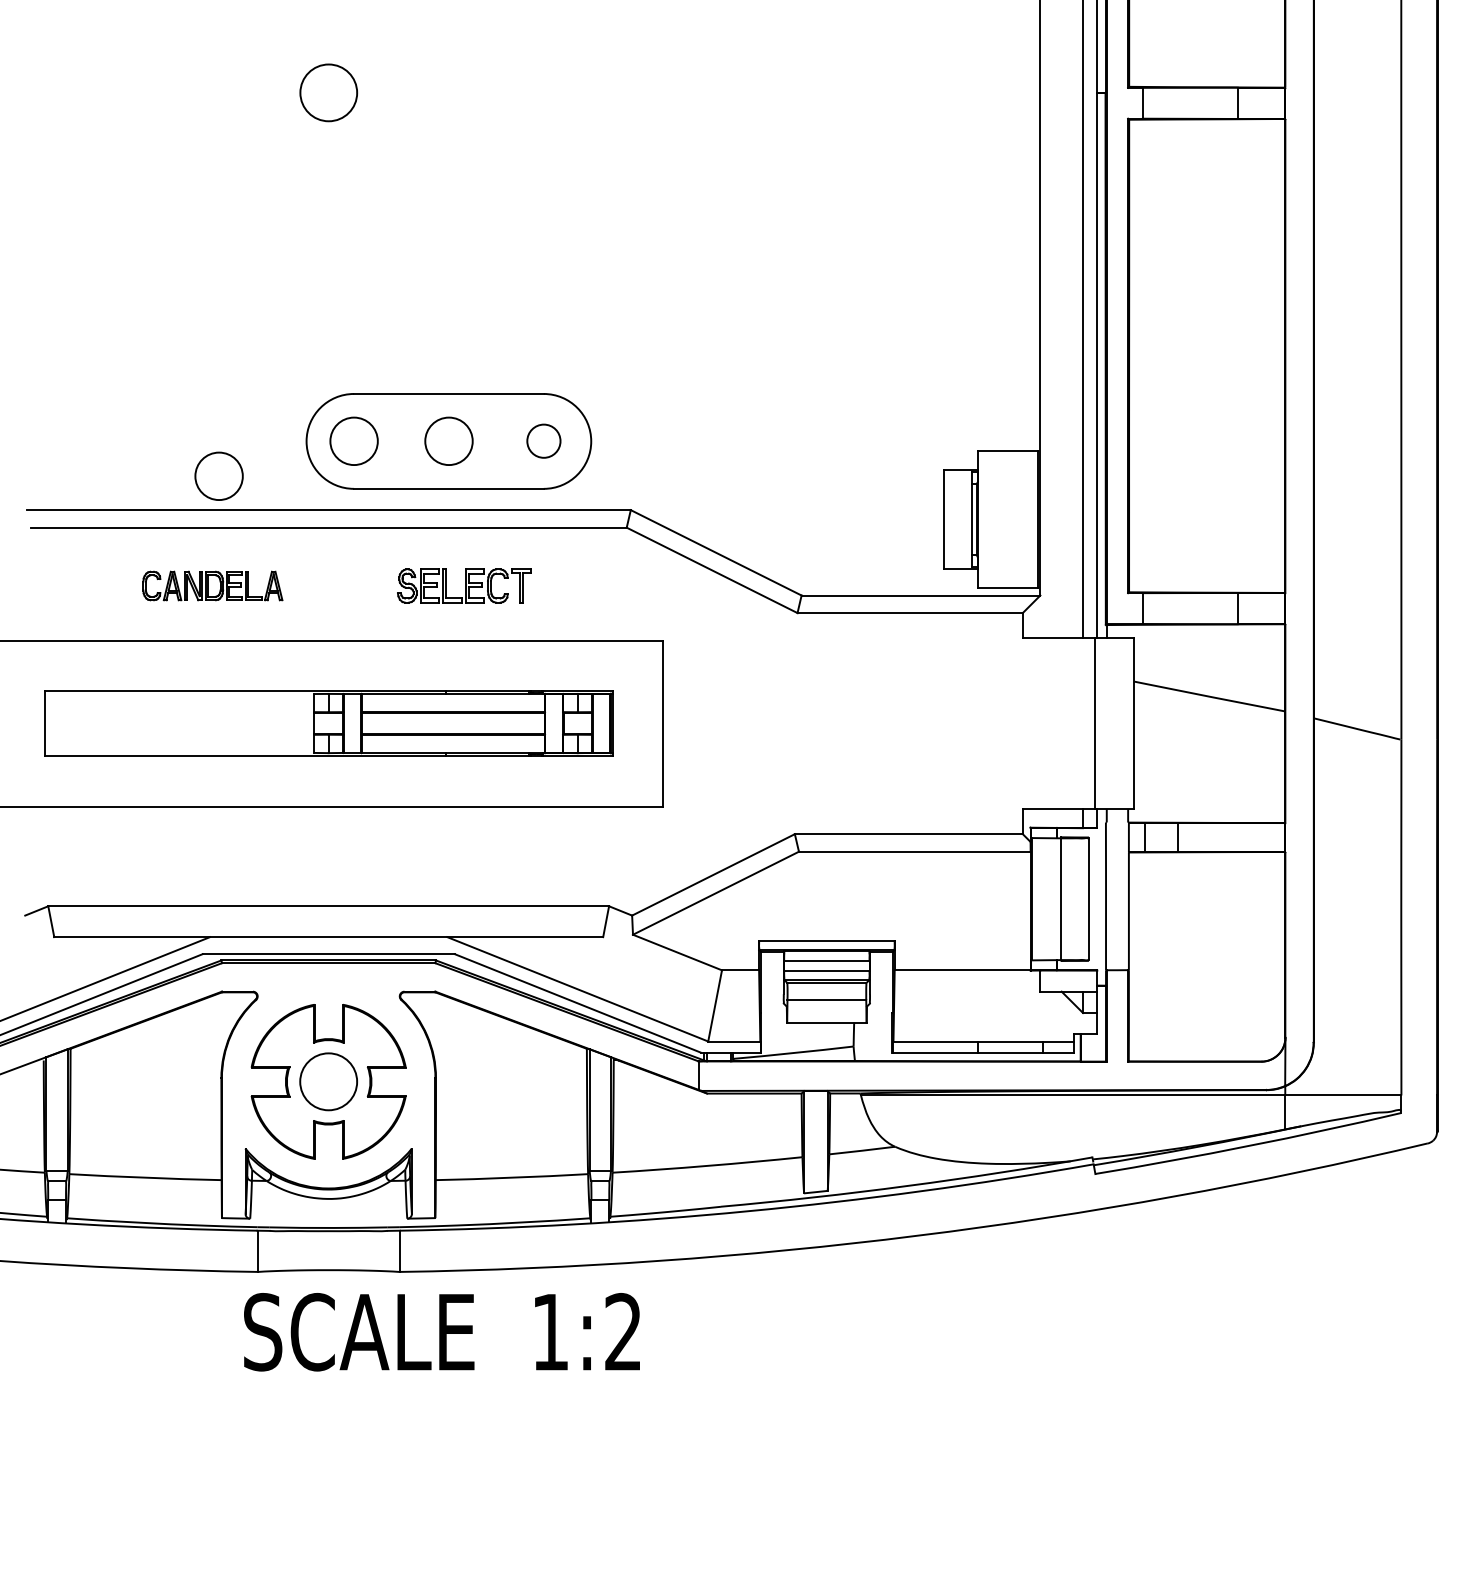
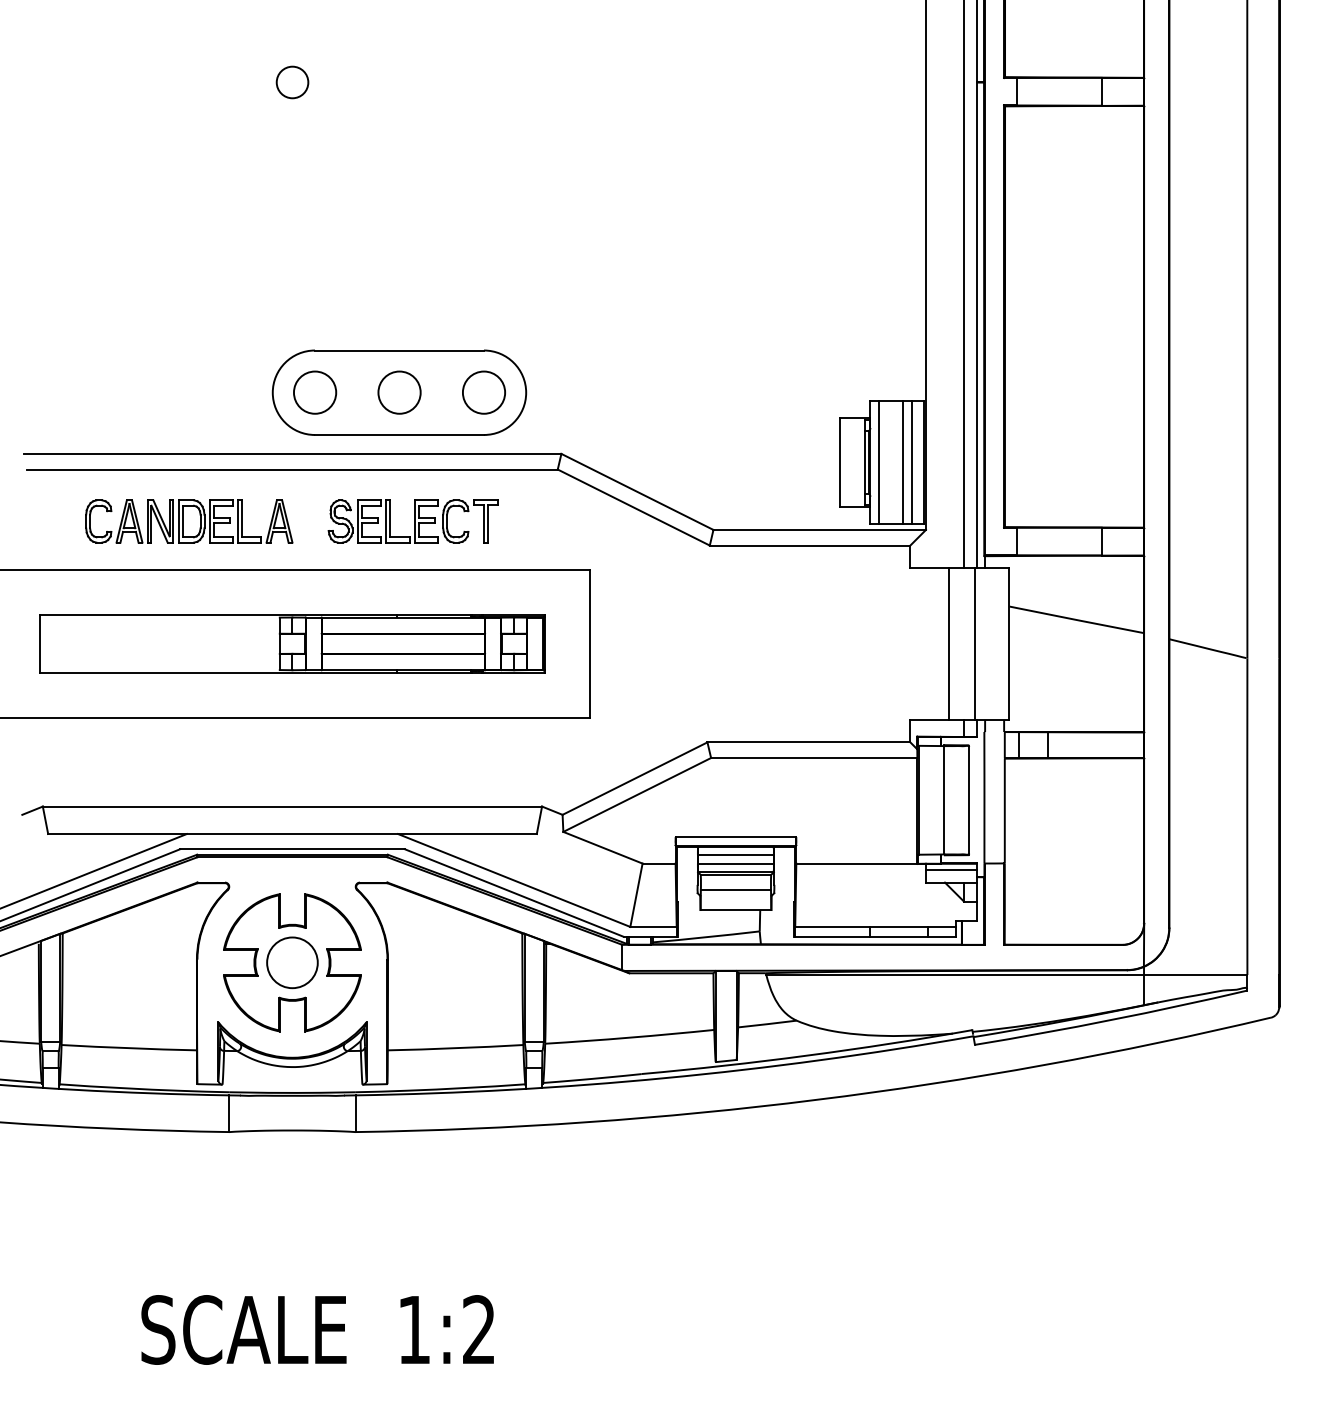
circle: (328, 92) -> (292, 82), size x0.62
circle: (543, 440) -> (483, 391), size x1.43
circle: (218, 475) -> (194, 423), removed
line: (987, 519) -> (878, 462), added
line: (1014, 519) -> (902, 462), added
line: (1024, 519) -> (911, 462), added
part: (212, 585) -> (189, 521), size x1.67
part: (464, 585) -> (413, 521), size x1.43
line: (1066, 723) -> (949, 643), added
line: (1068, 977) -> (951, 869), added
text: (441, 1332) -> (317, 1330), moved

